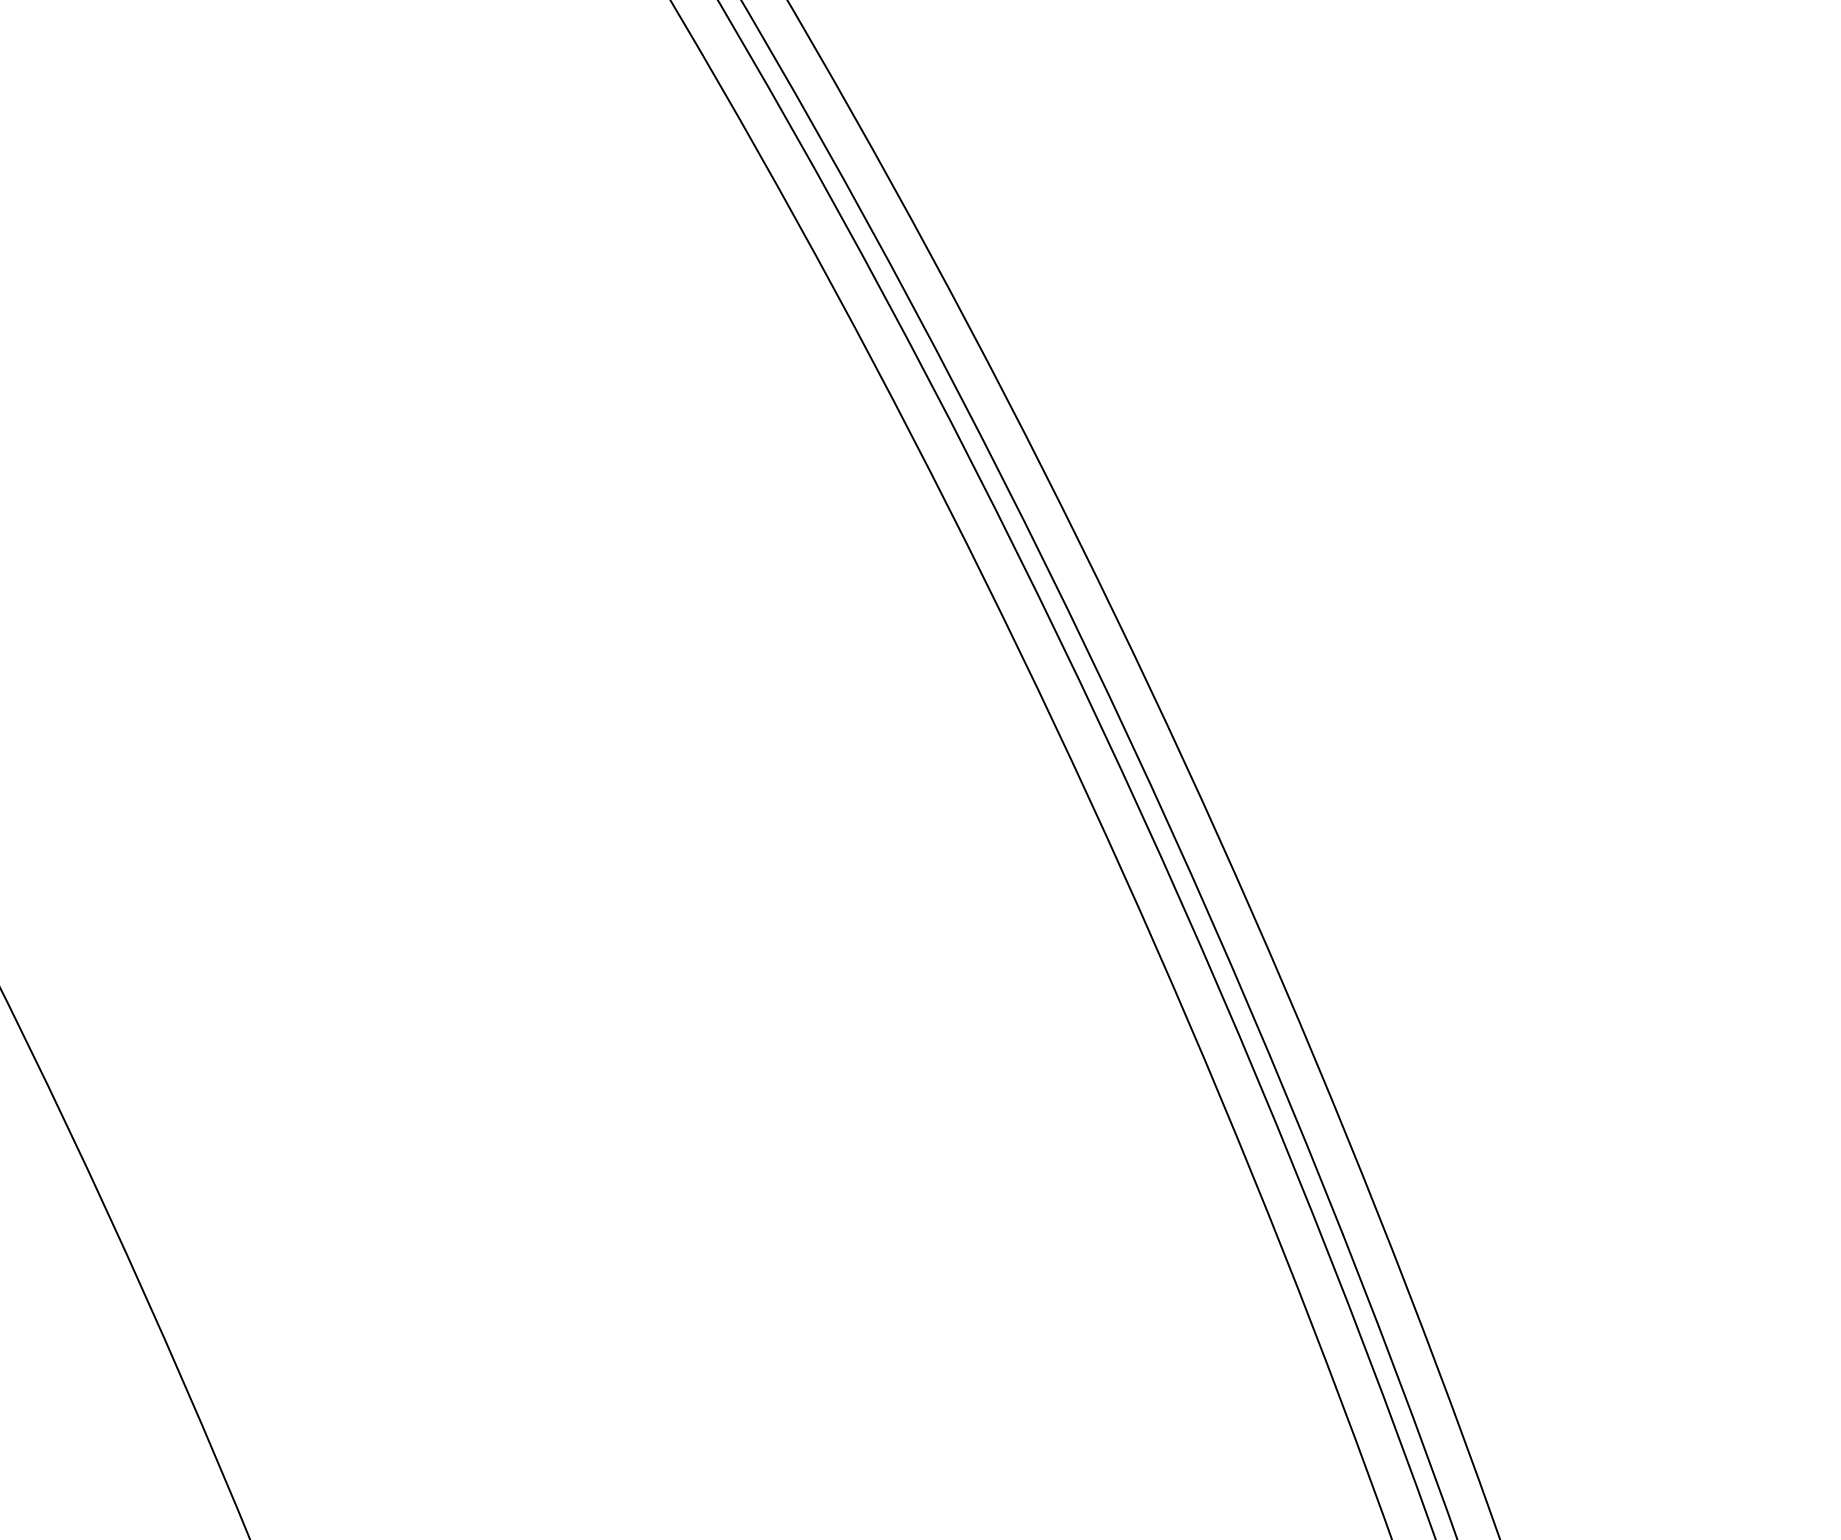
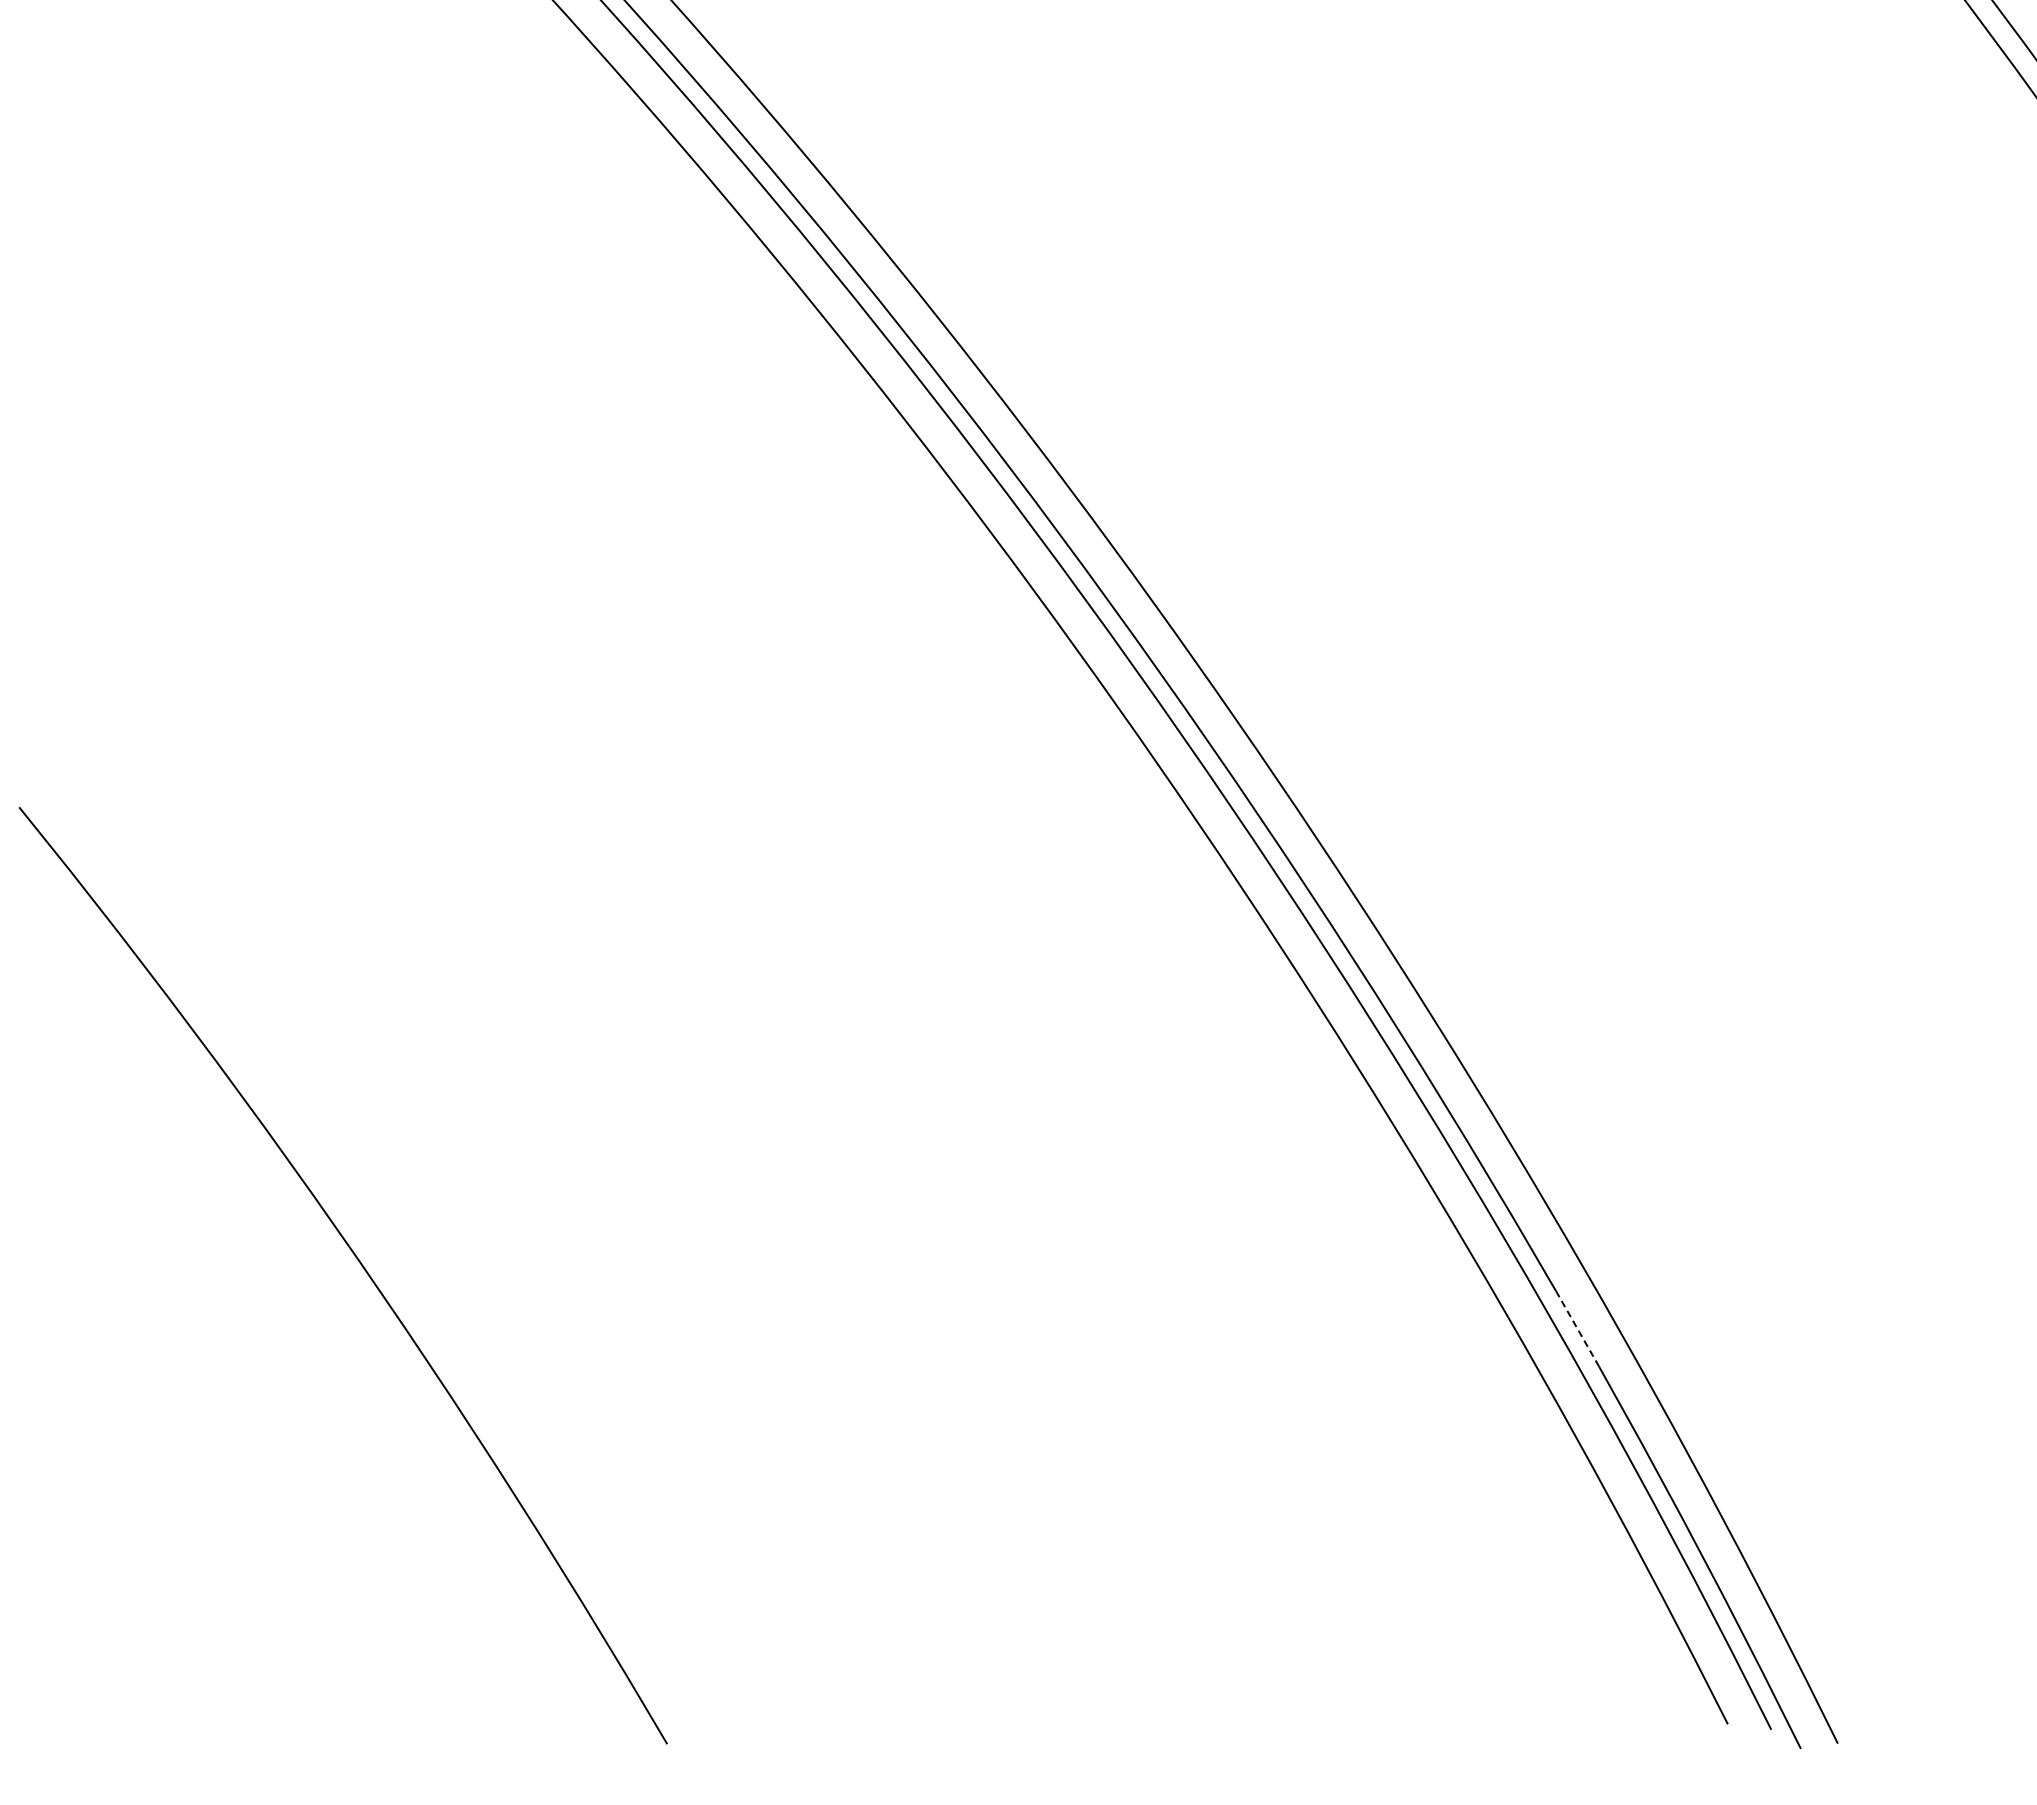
line: (1361, 1280) -> (1577, 1328), solid -> dashed

